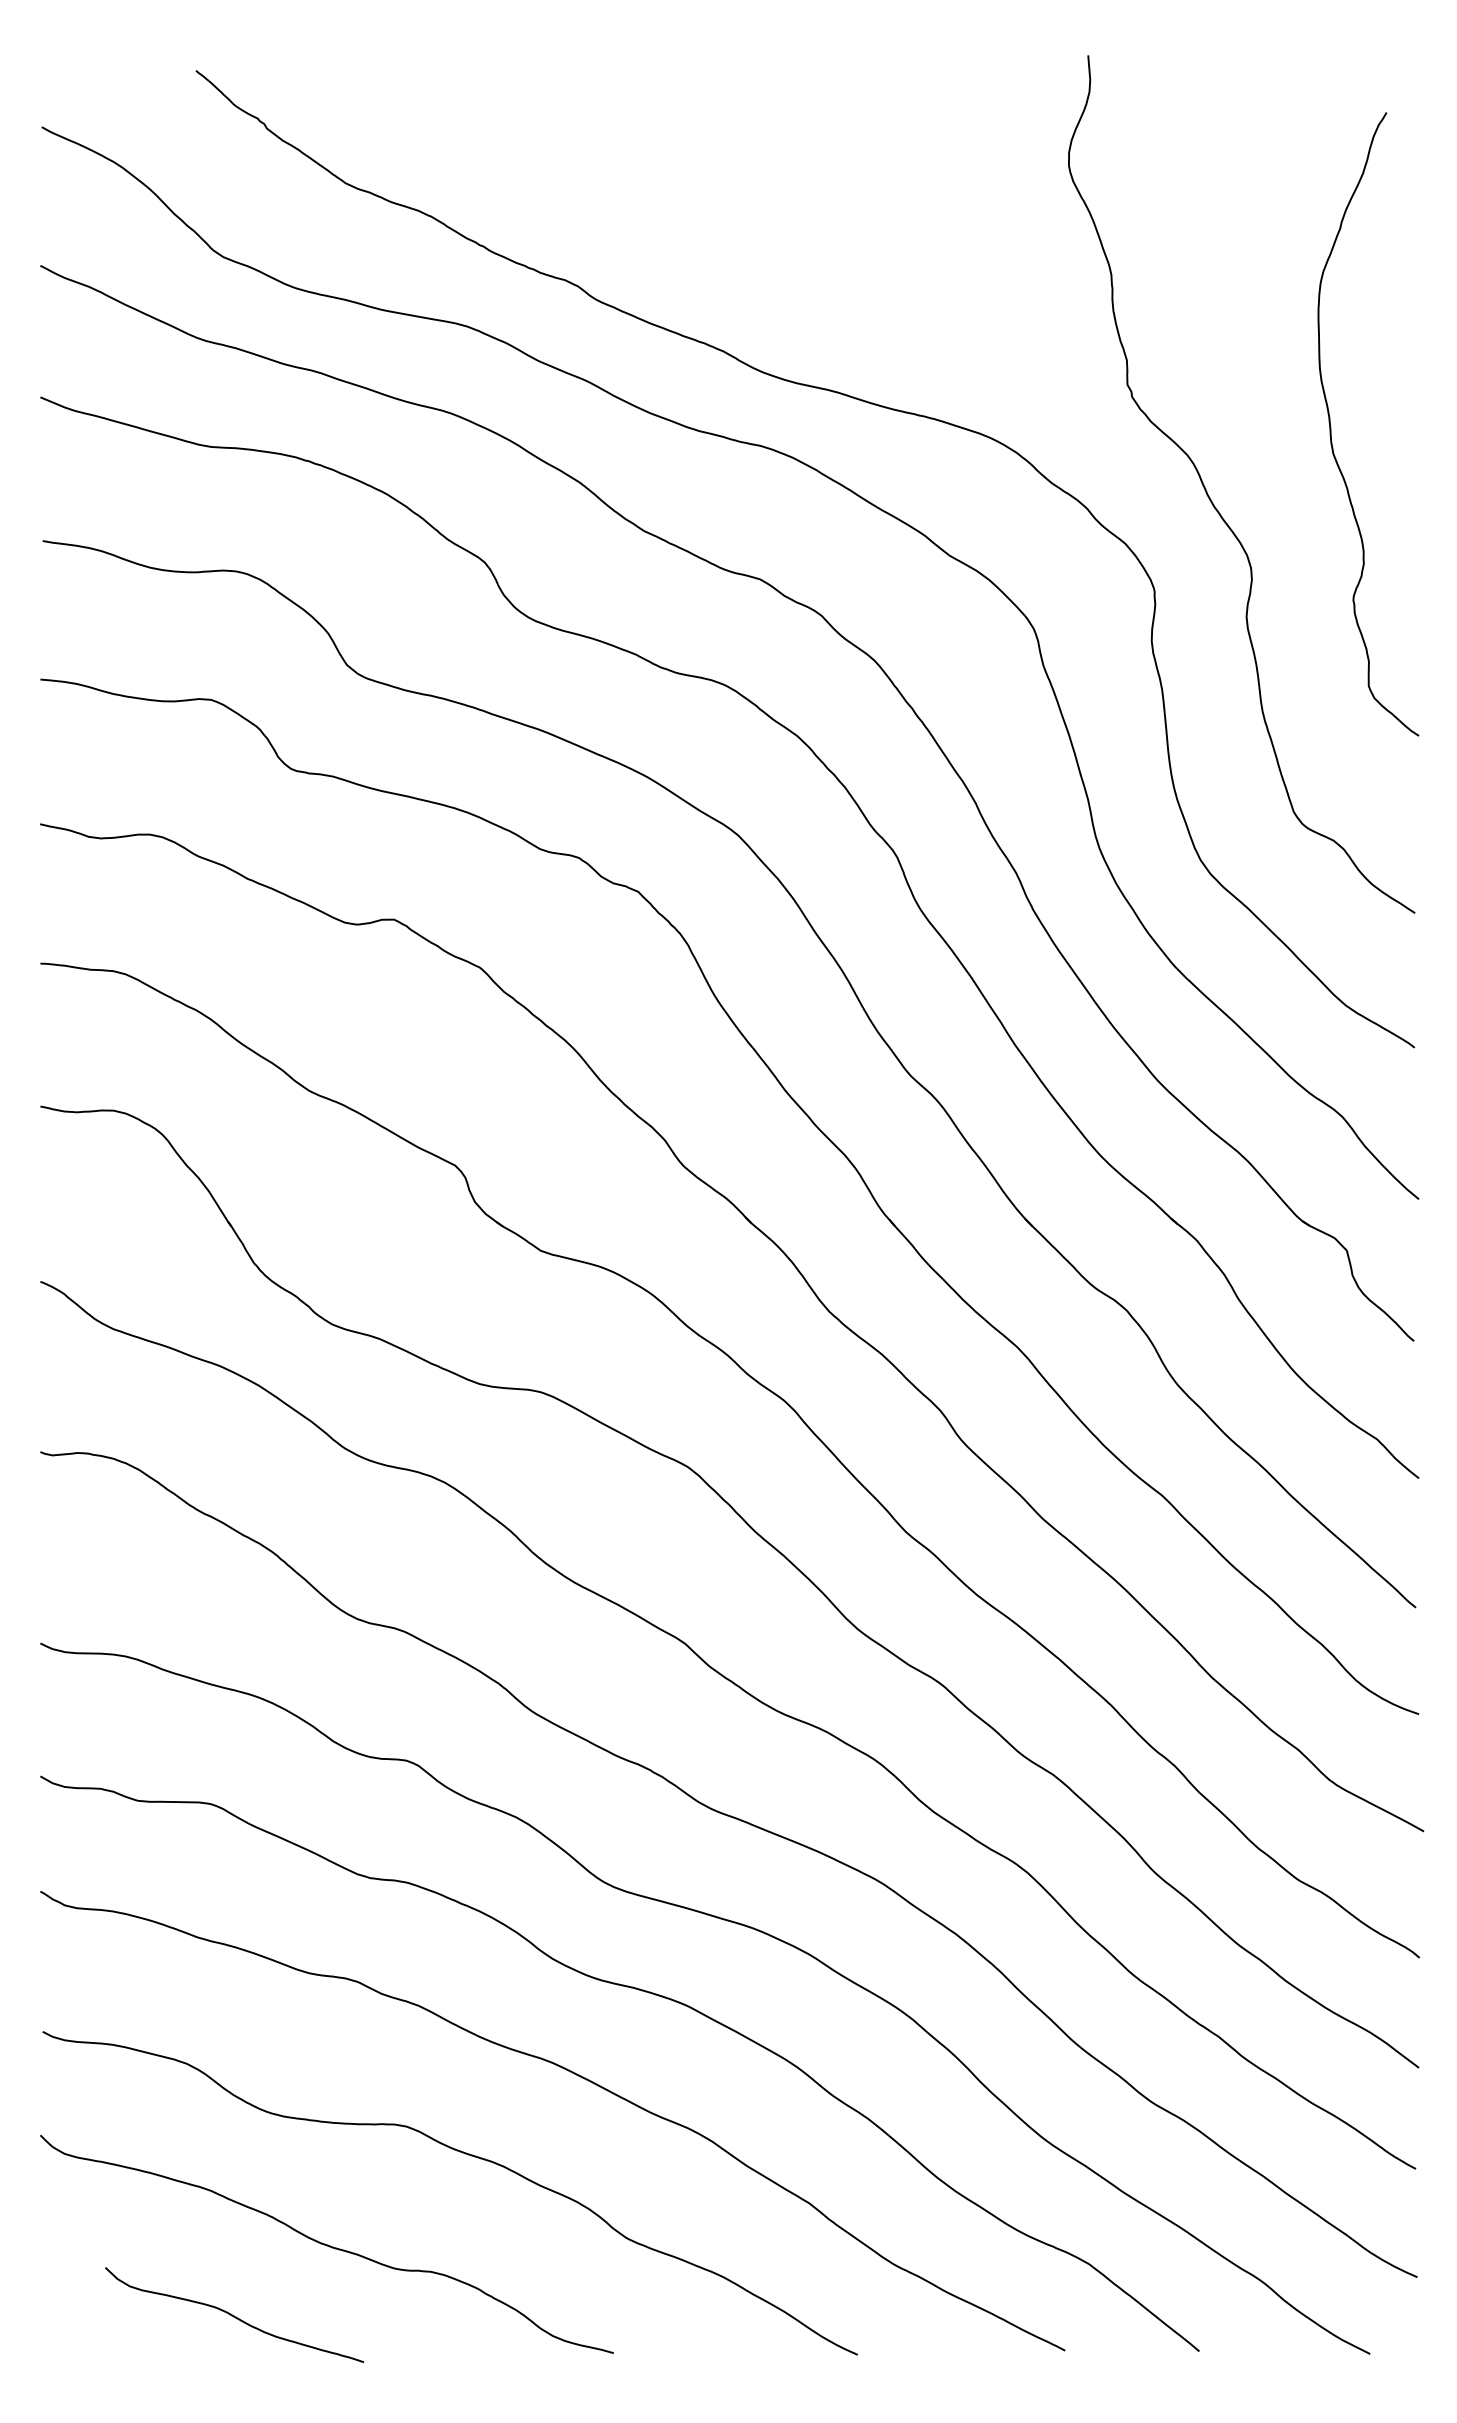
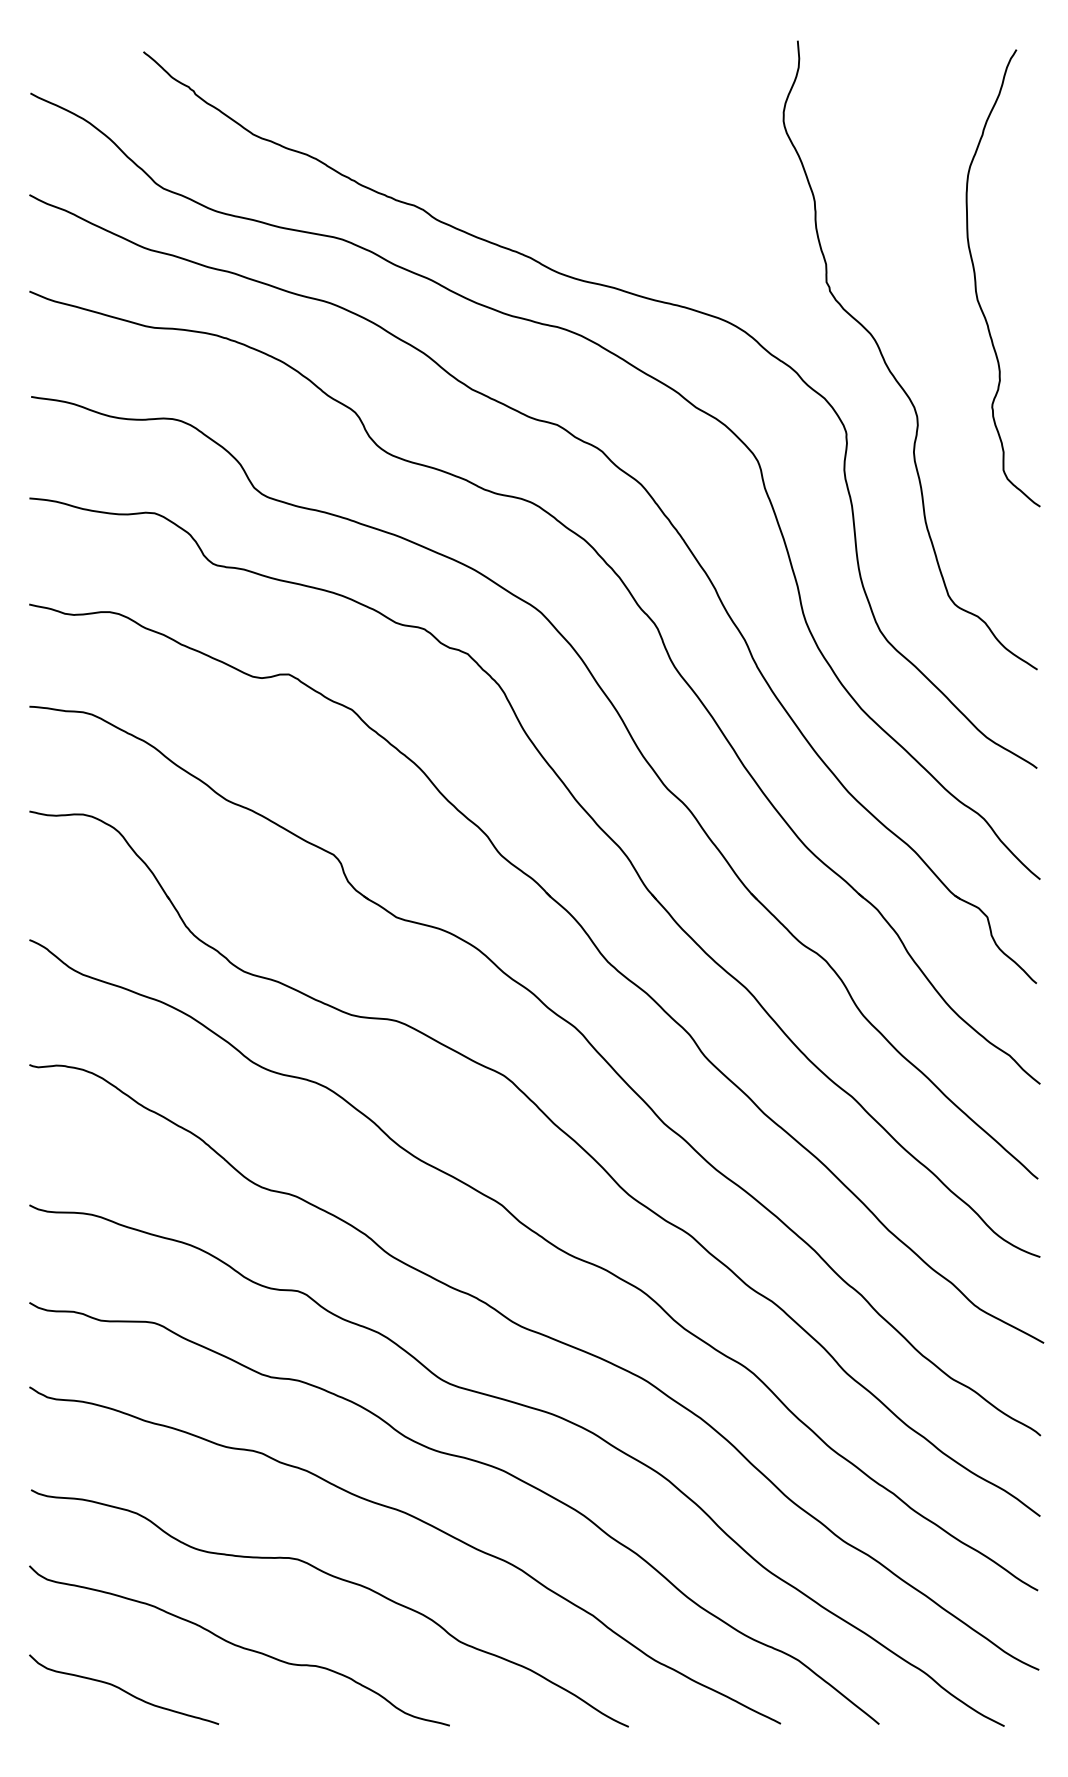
curve: (1331, 426) -> (976, 279), moved
curve: (234, 2315) -> (124, 1689), moved

